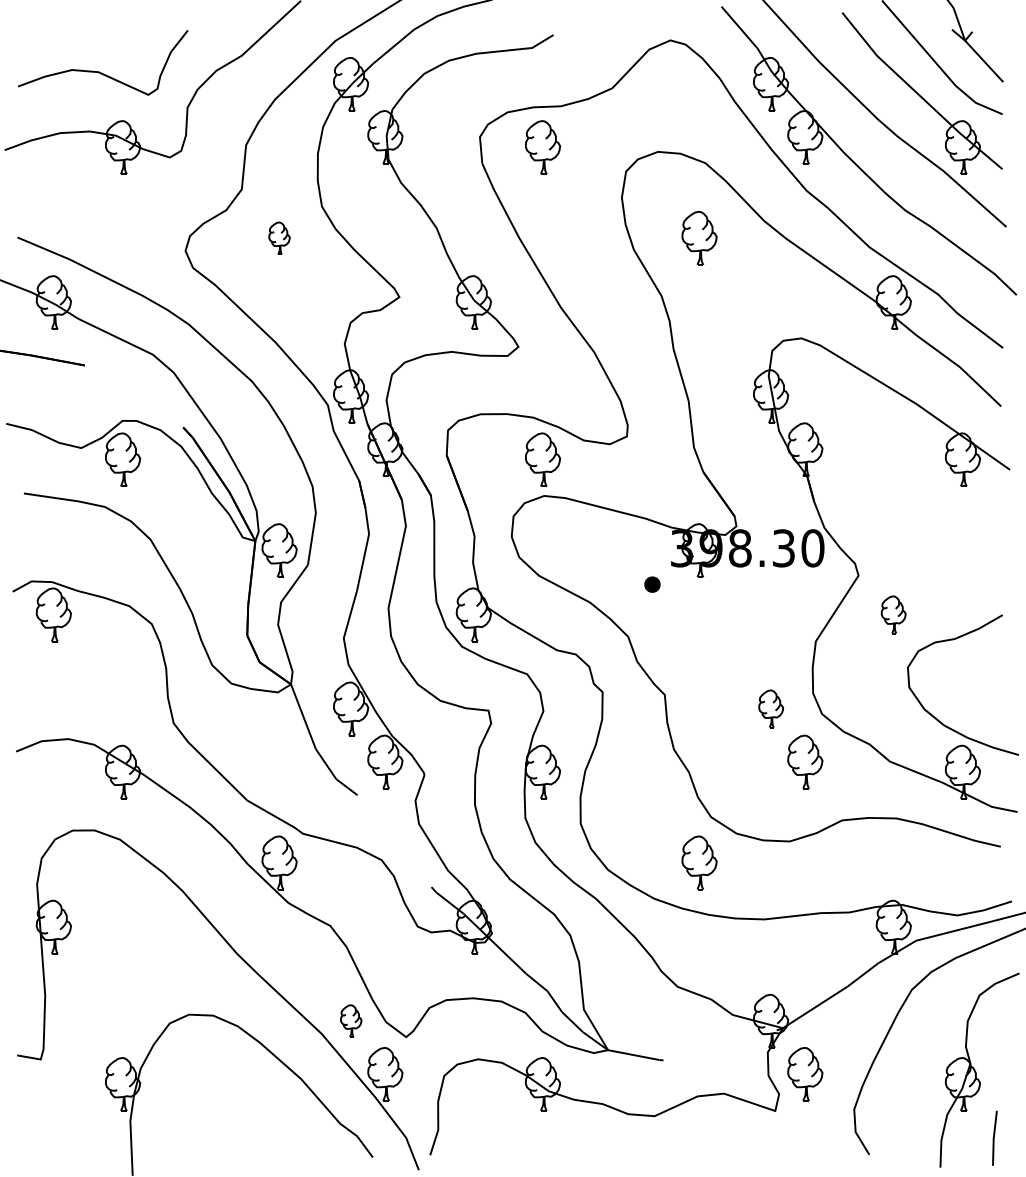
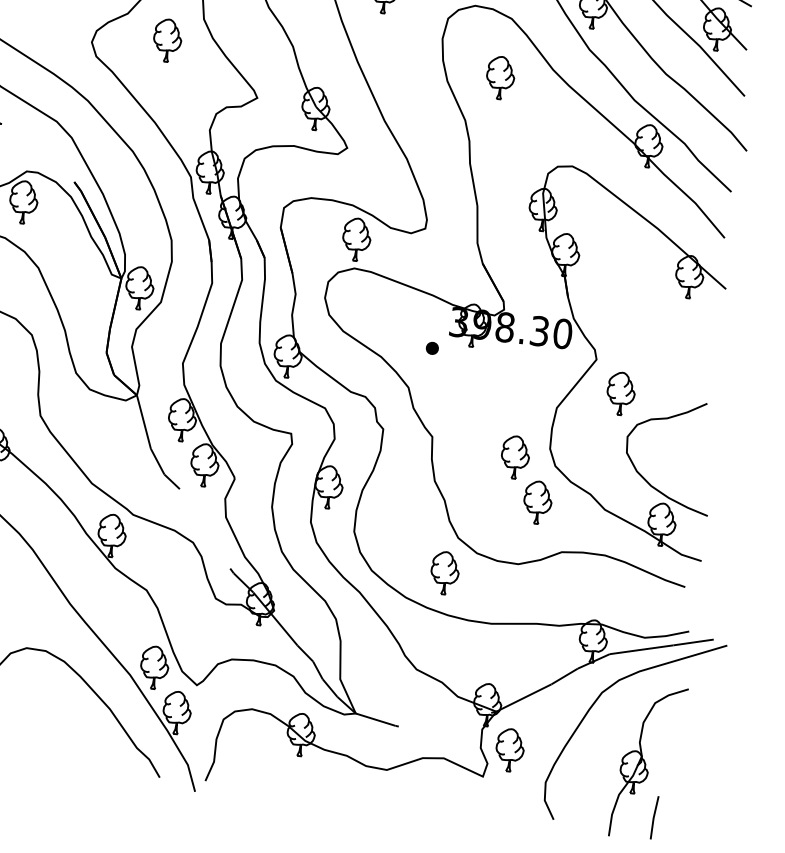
part: (279, 238) -> (167, 40), size x1.67
part: (893, 614) -> (620, 393), size x1.43
part: (771, 708) -> (515, 457), size x1.43
part: (351, 1020) -> (155, 667), size x1.67

